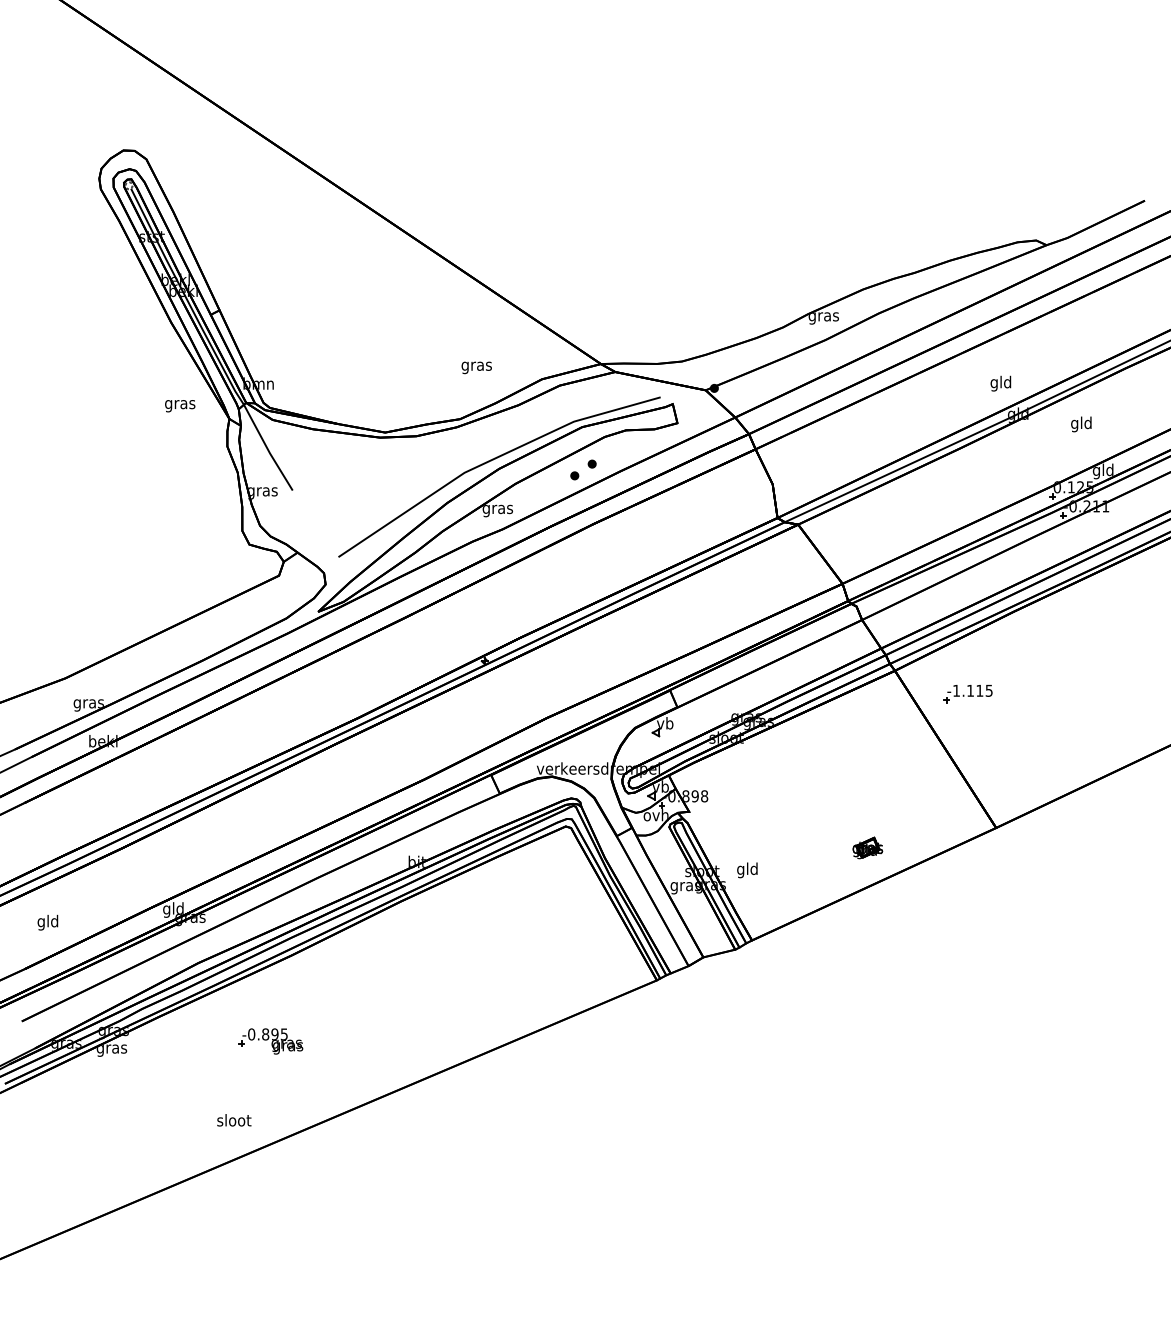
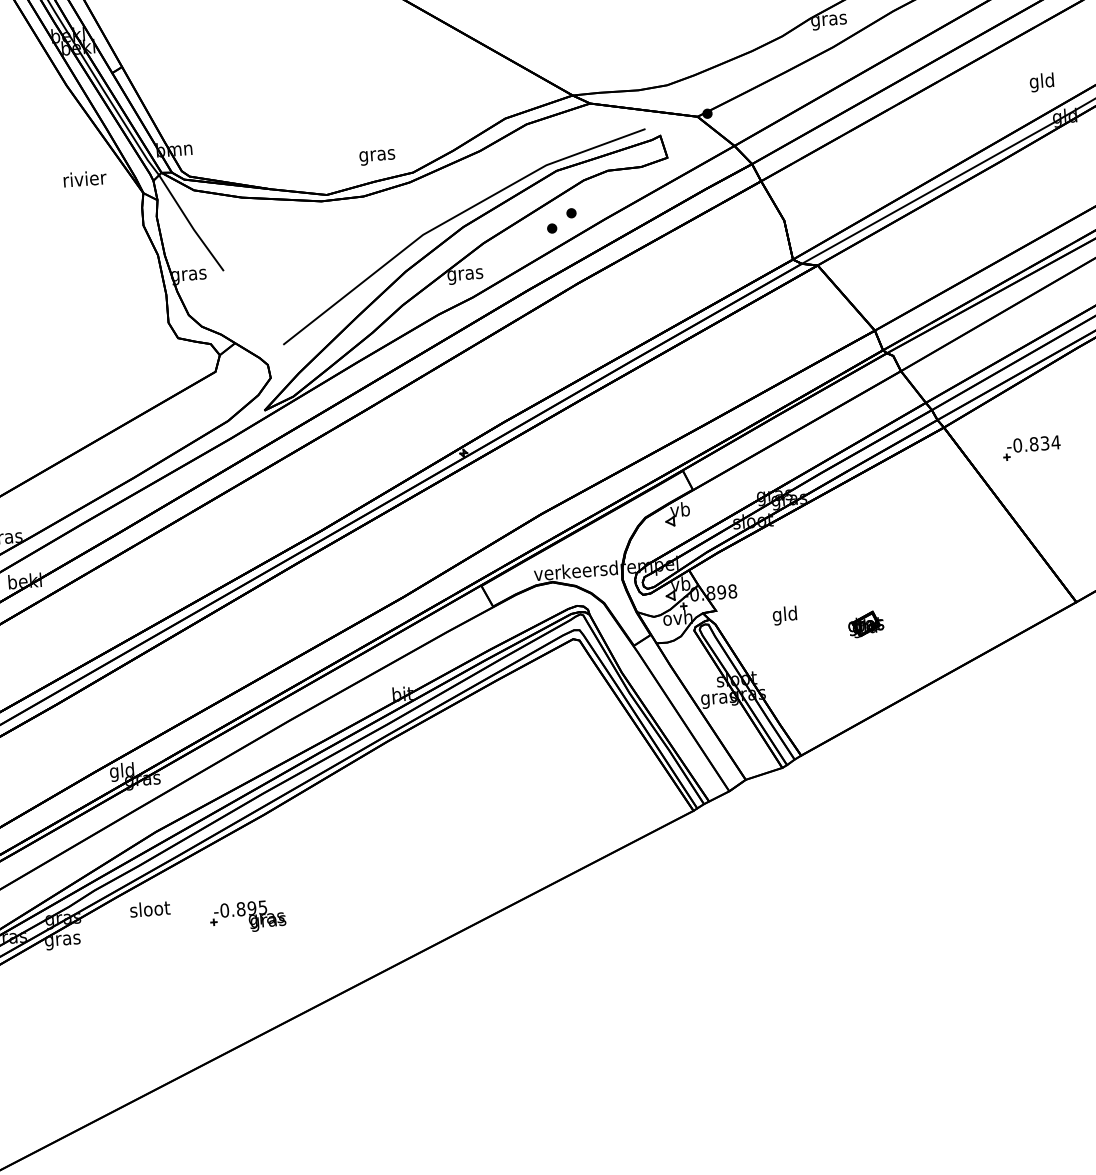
text: (476, 367) -> (377, 156), moved
text: (180, 404) -> (84, 180), gras -> rivier
text: (973, 690) -> (1037, 443), -1.115 -> -0.834
part: (867, 847) -> (865, 623), moved
text: (747, 870) -> (785, 615), moved
text: (234, 1120) -> (150, 909), moved

